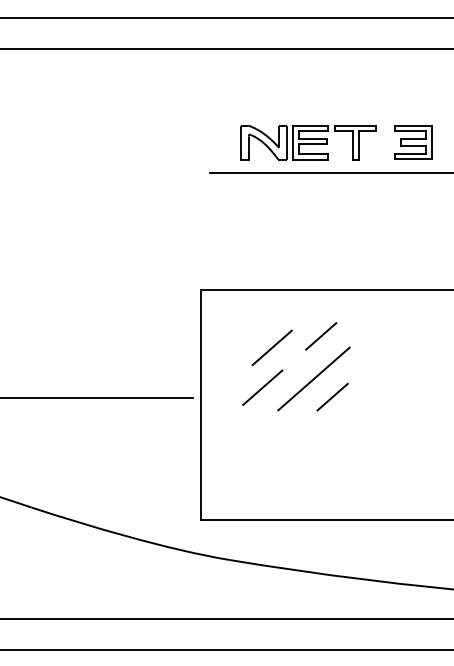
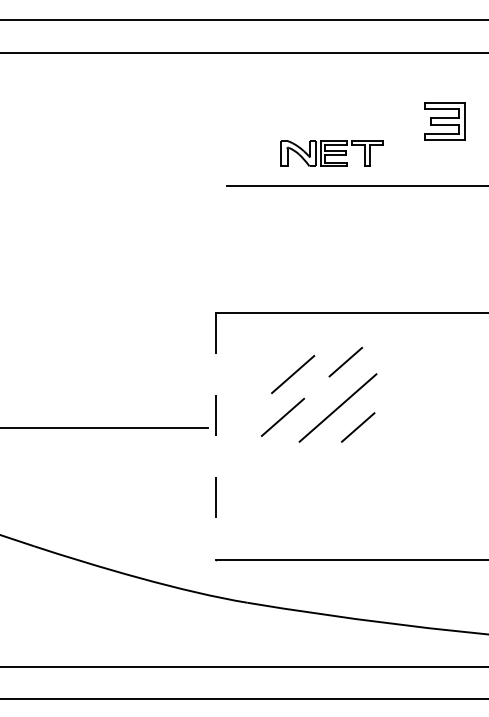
part: (308, 142) -> (332, 153), size x0.7
part: (412, 142) -> (444, 121), moved
line: (200, 405) -> (216, 436), solid -> dashed

